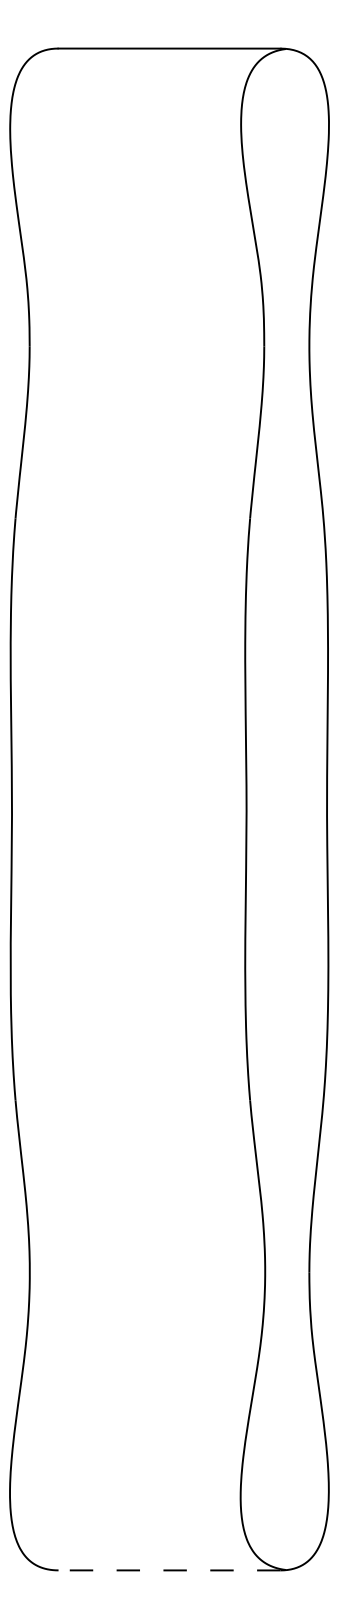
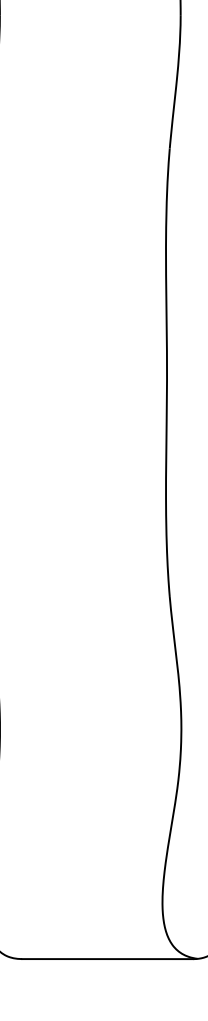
line: (169, 1570) -> (107, 959), dashed -> solid

